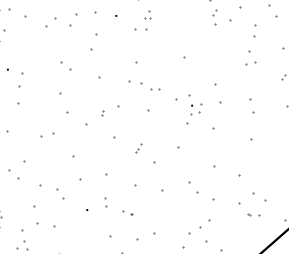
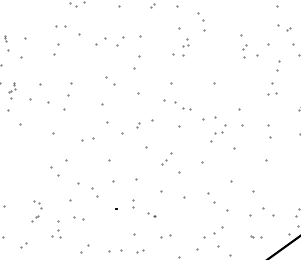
part: (138, 147) -> (166, 158), size x1.67
part: (254, 214) -> (256, 236), moved
part: (45, 225) -> (78, 218), size x0.62
part: (145, 236) -> (165, 236), size x0.62

